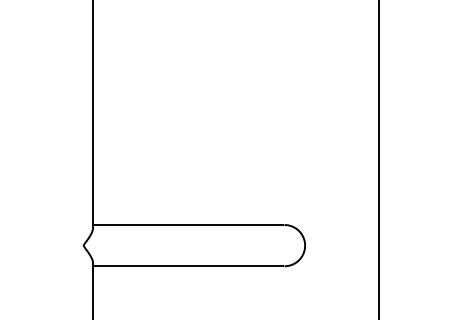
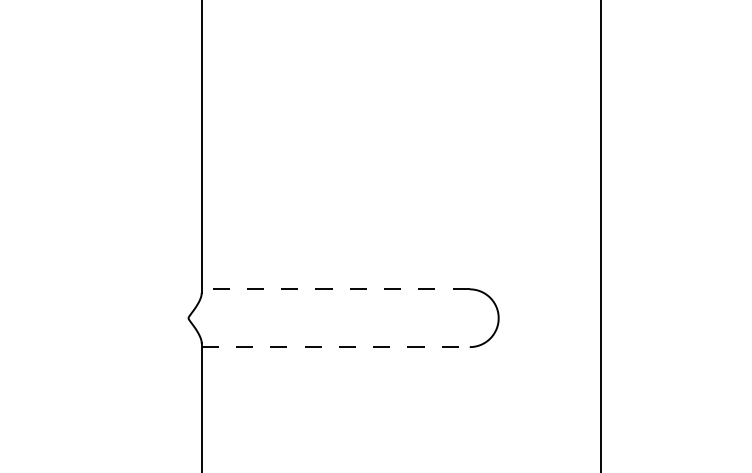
line: (188, 225) -> (335, 289), solid -> dashed
line: (189, 266) -> (336, 347), solid -> dashed

